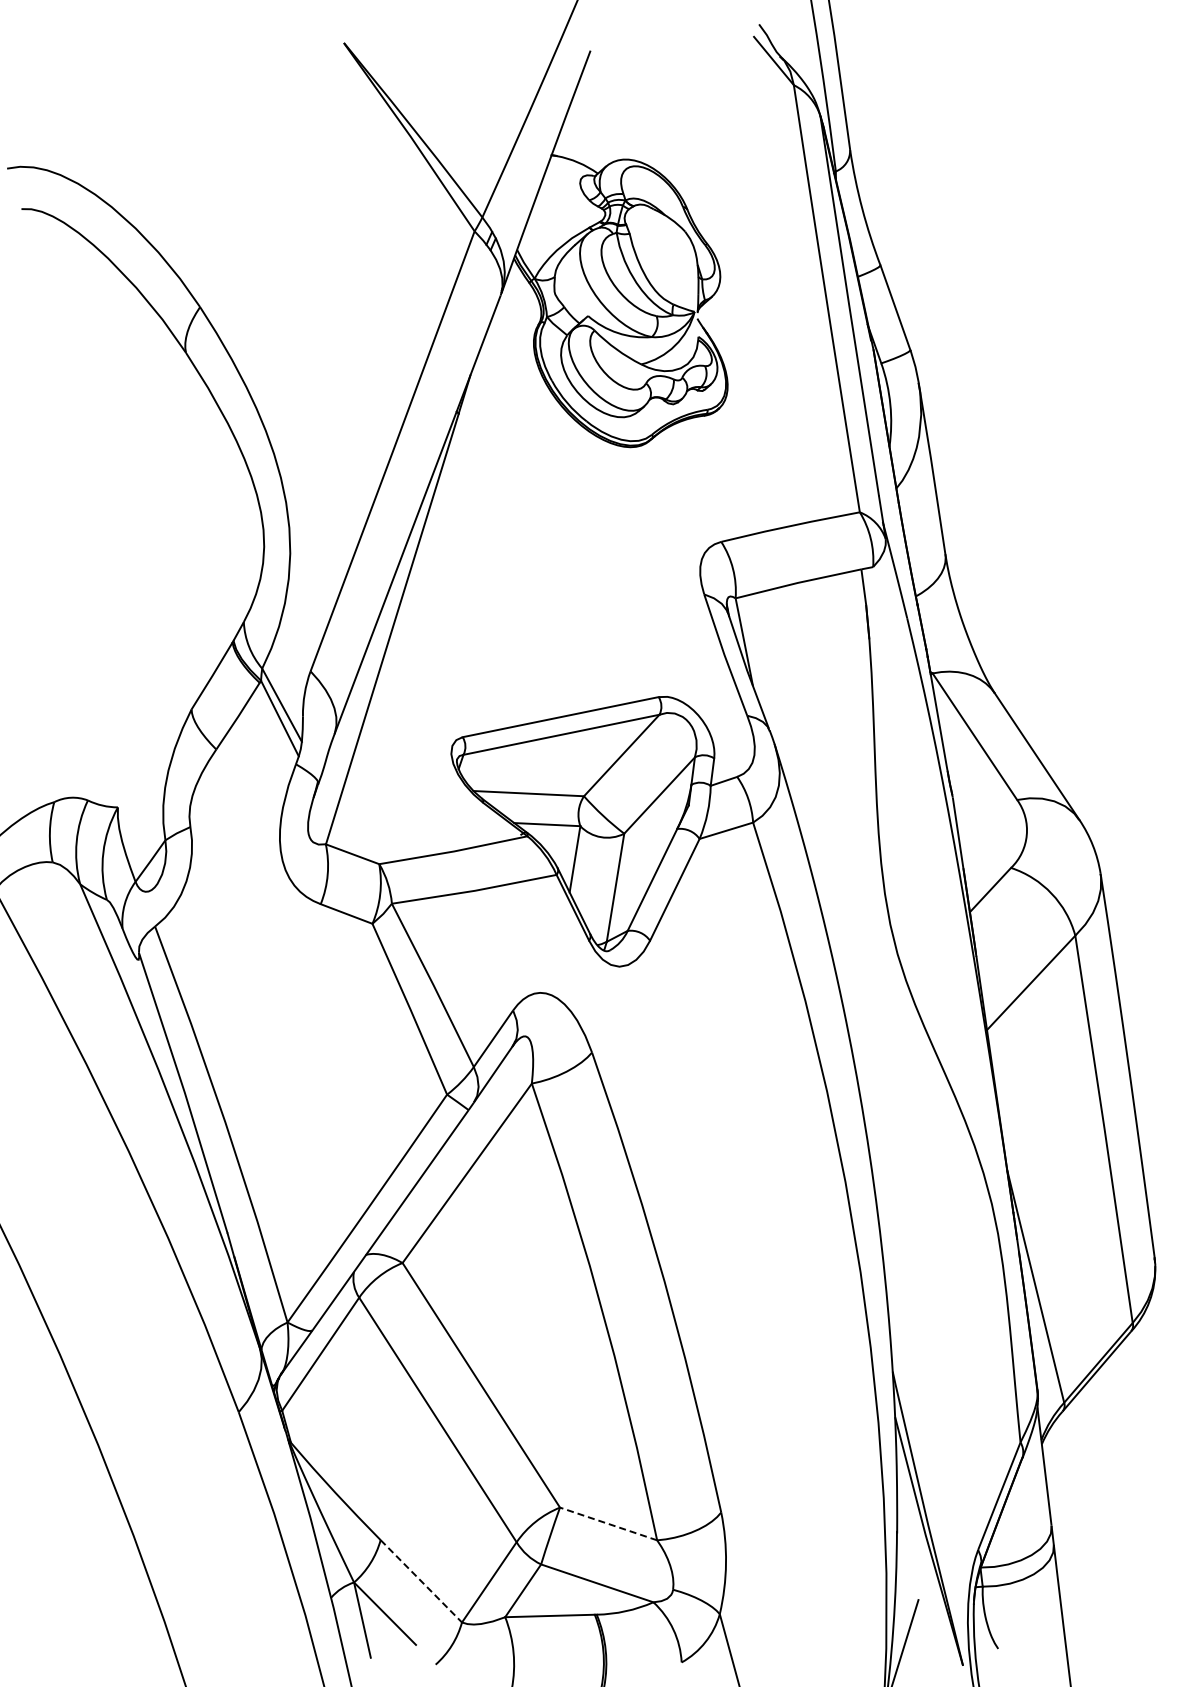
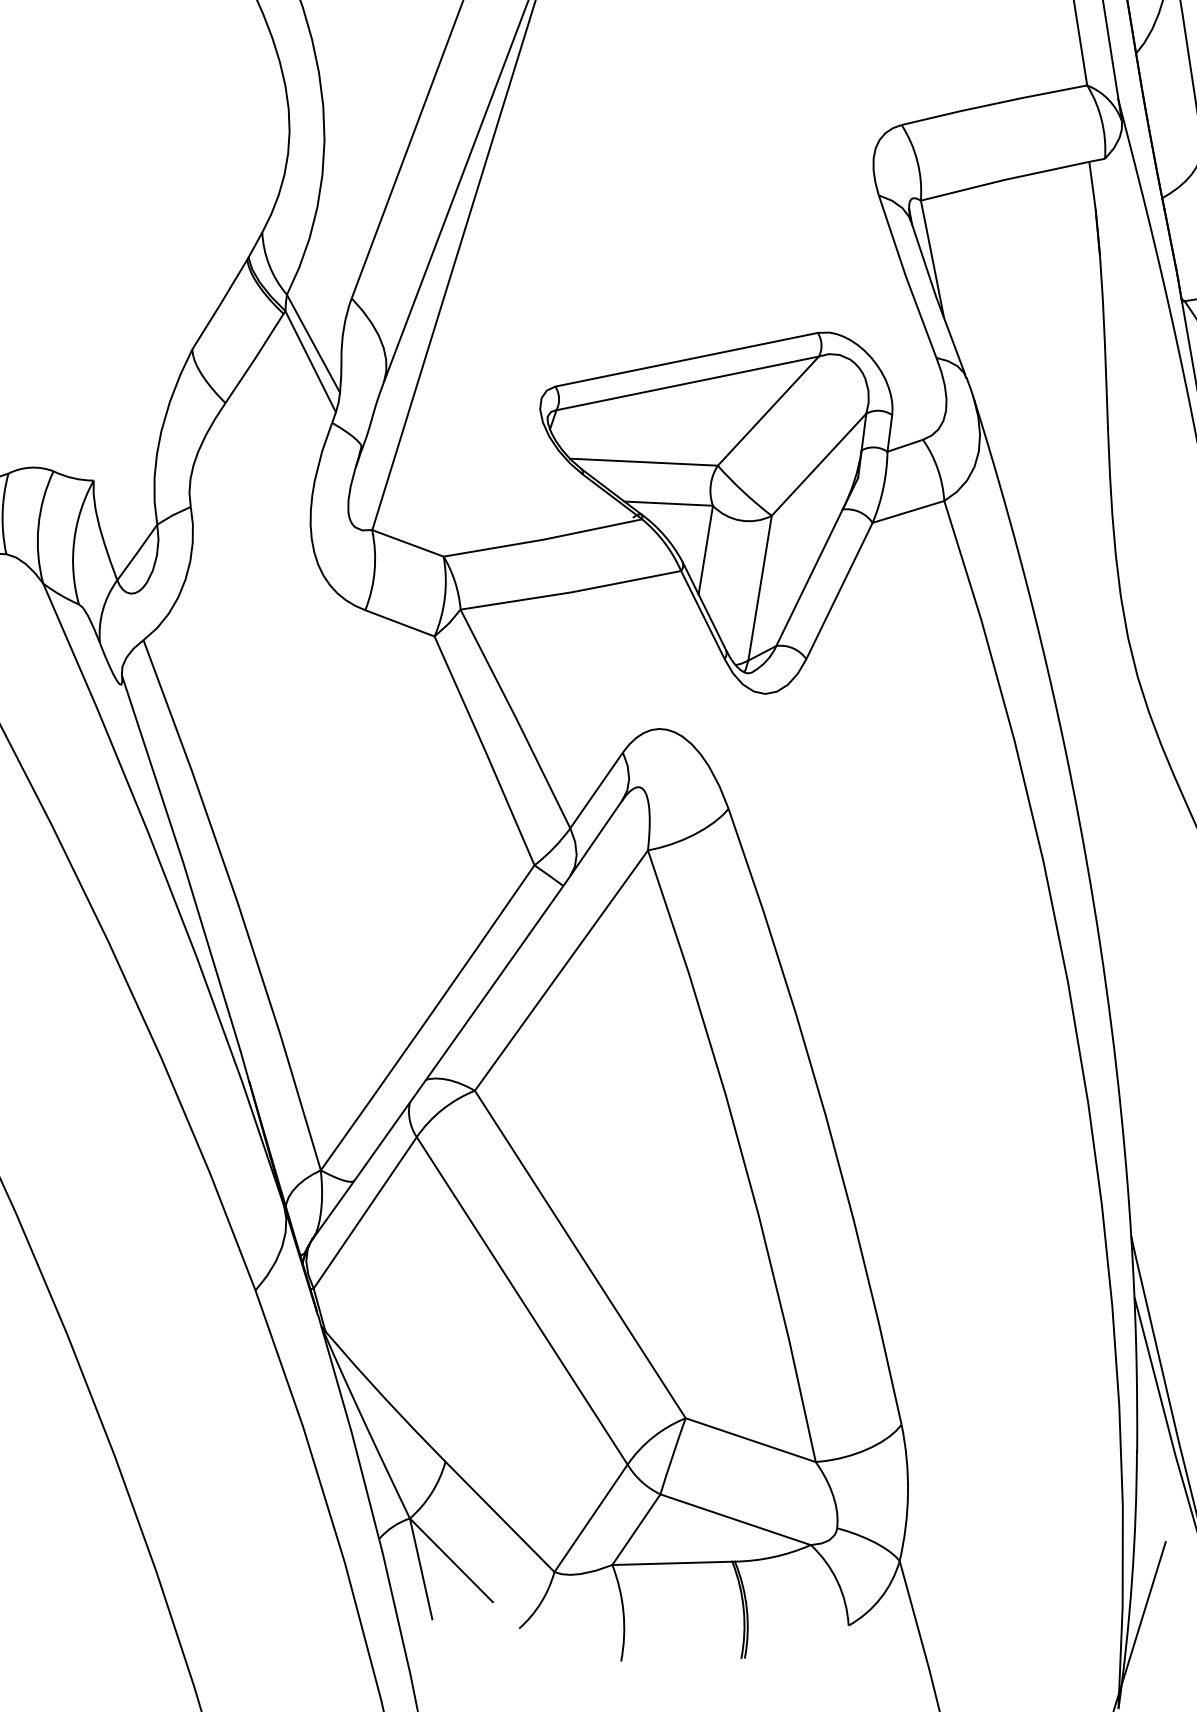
line: (608, 1523) -> (750, 1439), dashed -> solid
line: (421, 1581) -> (500, 1517), dashed -> solid

